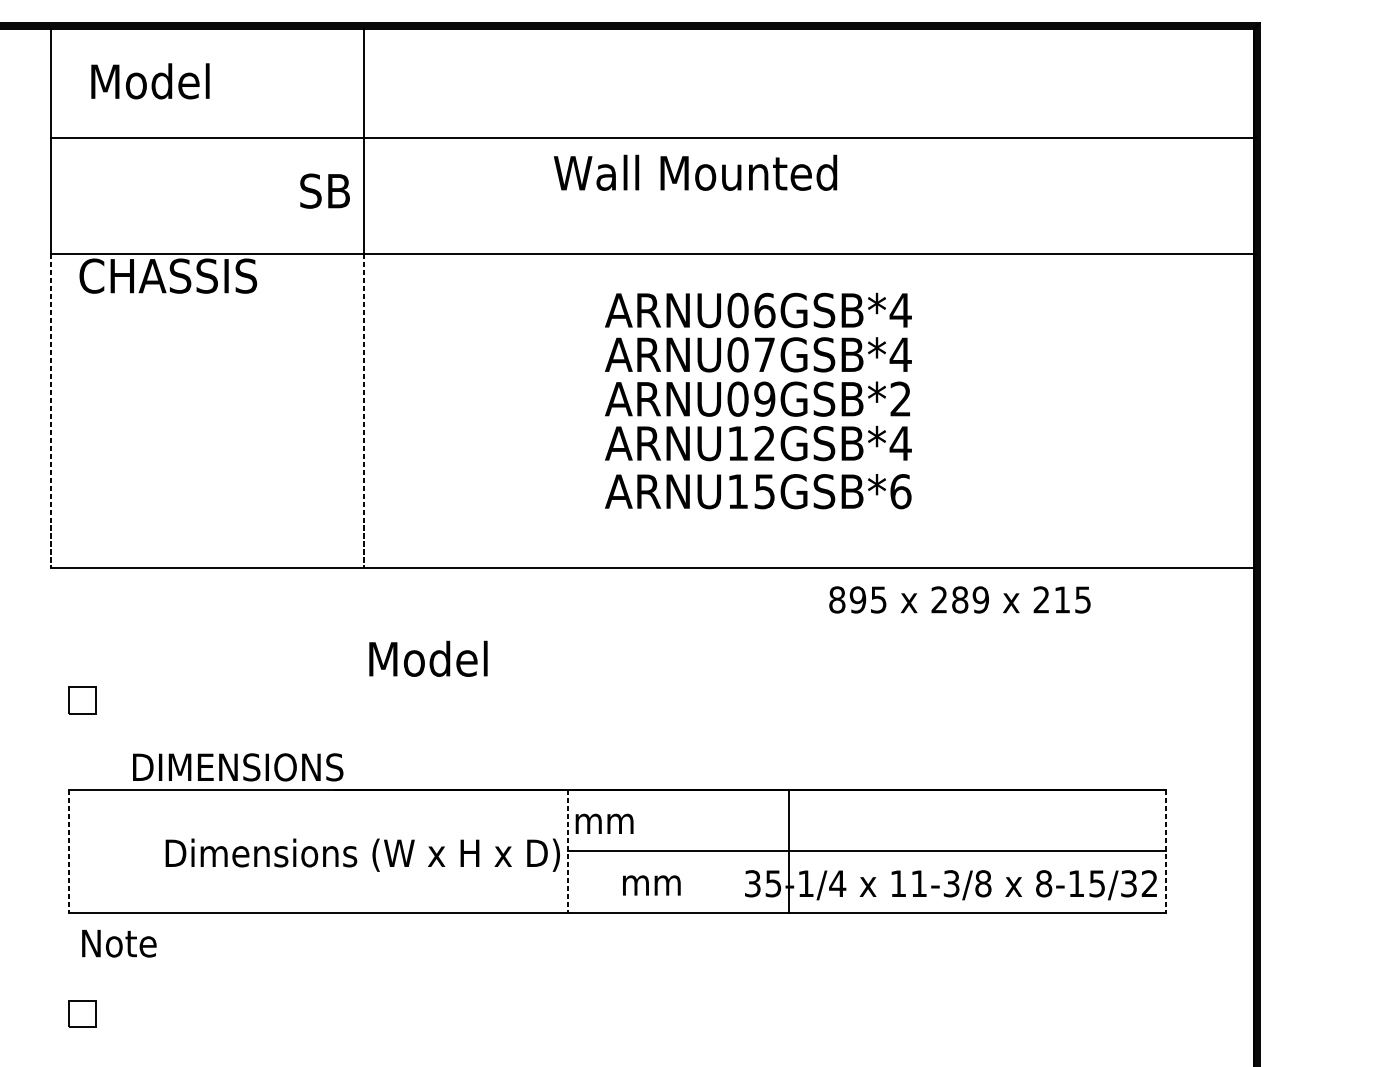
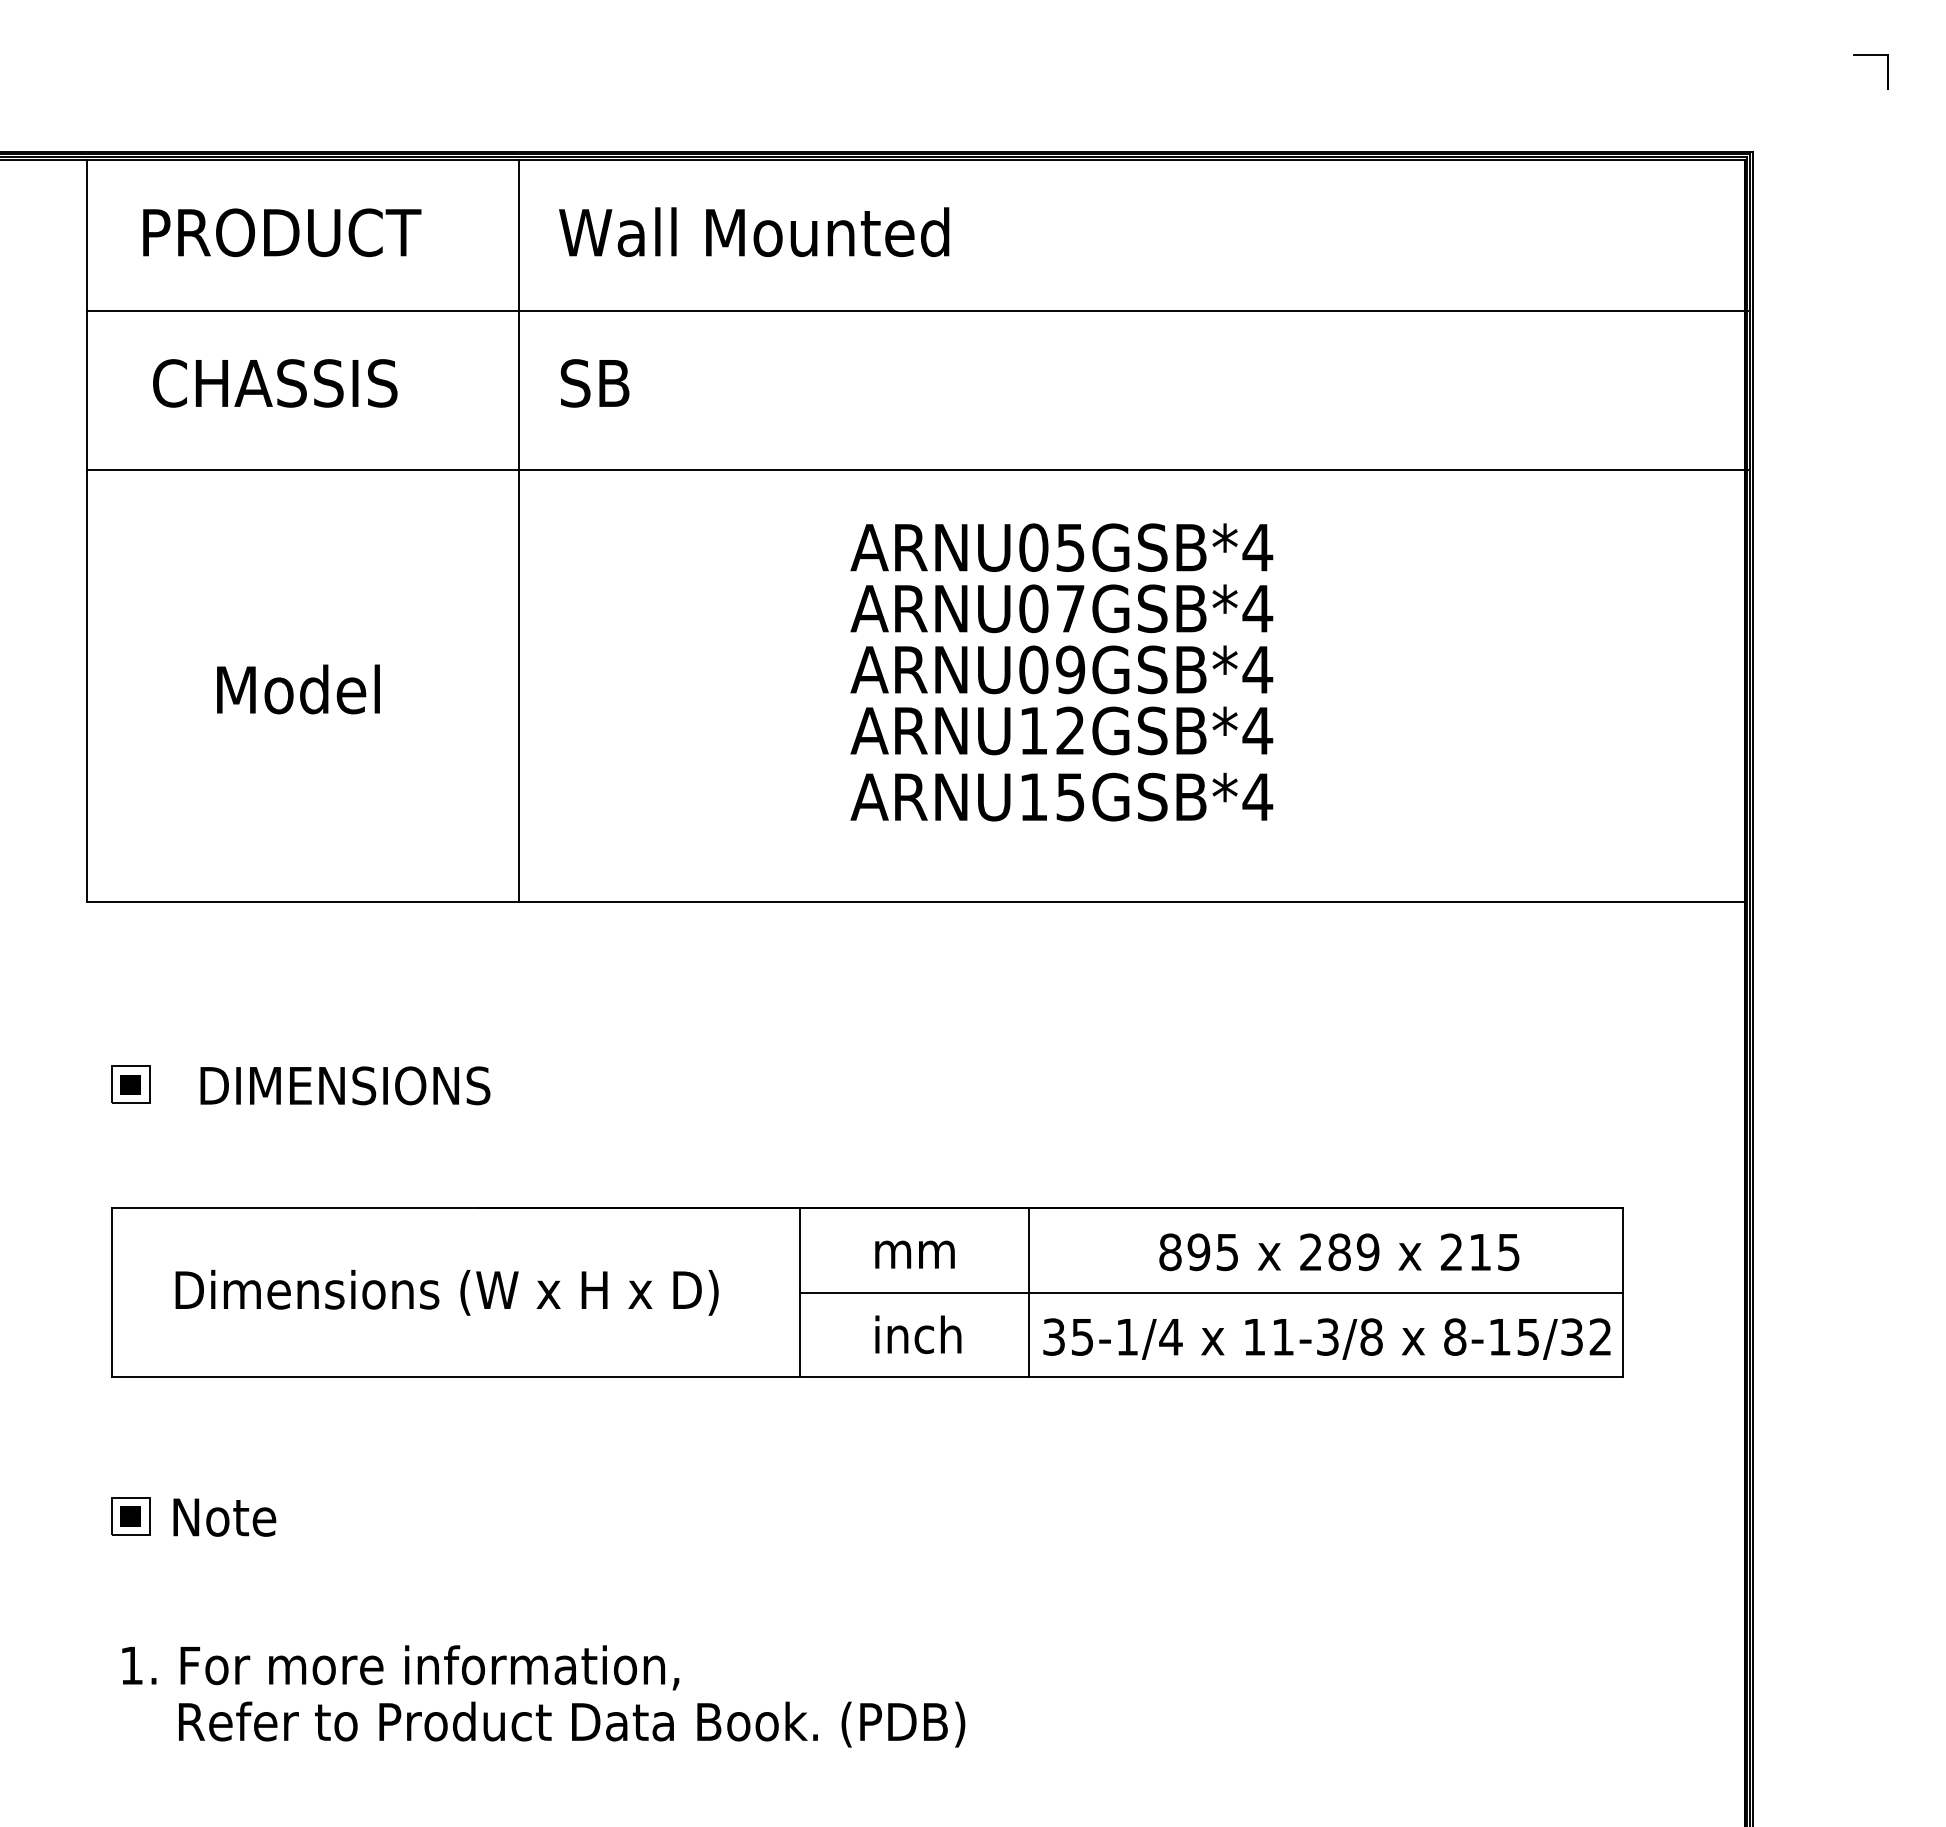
text: (193, 81) -> (284, 232), Model -> PRODUCT
text: (695, 173) -> (754, 232), moved
text: (324, 191) -> (594, 383), moved
text: (168, 276) -> (275, 383), moved
text: (764, 310) -> (1070, 547), ARNU06GSB*4 -> ARNU05GSB*4
text: (900, 398) -> (1257, 669), ARNU09GSB*2 -> ARNU09GSB*4
line: (50, 411) -> (87, 686), dashed -> solid
line: (363, 411) -> (518, 686), dashed -> solid
text: (900, 491) -> (1257, 796), ARNU15GSB*6 -> ARNU15GSB*4
text: (960, 600) -> (1339, 1252), moved
text: (428, 658) -> (298, 689), moved
fill: (82, 700) -> (130, 1084), added
text: (238, 767) -> (345, 1085), moved
text: (604, 823) -> (914, 1254), moved
line: (68, 851) -> (111, 1292), dashed -> solid
line: (567, 851) -> (799, 1292), dashed -> solid
line: (788, 851) -> (1028, 1292), moved
line: (1165, 851) -> (1622, 1292), dashed -> solid
text: (362, 854) -> (446, 1292), moved
text: (654, 881) -> (918, 1334), mm -> inch
text: (119, 943) -> (224, 1517), moved
fill: (82, 1014) -> (130, 1516), added

